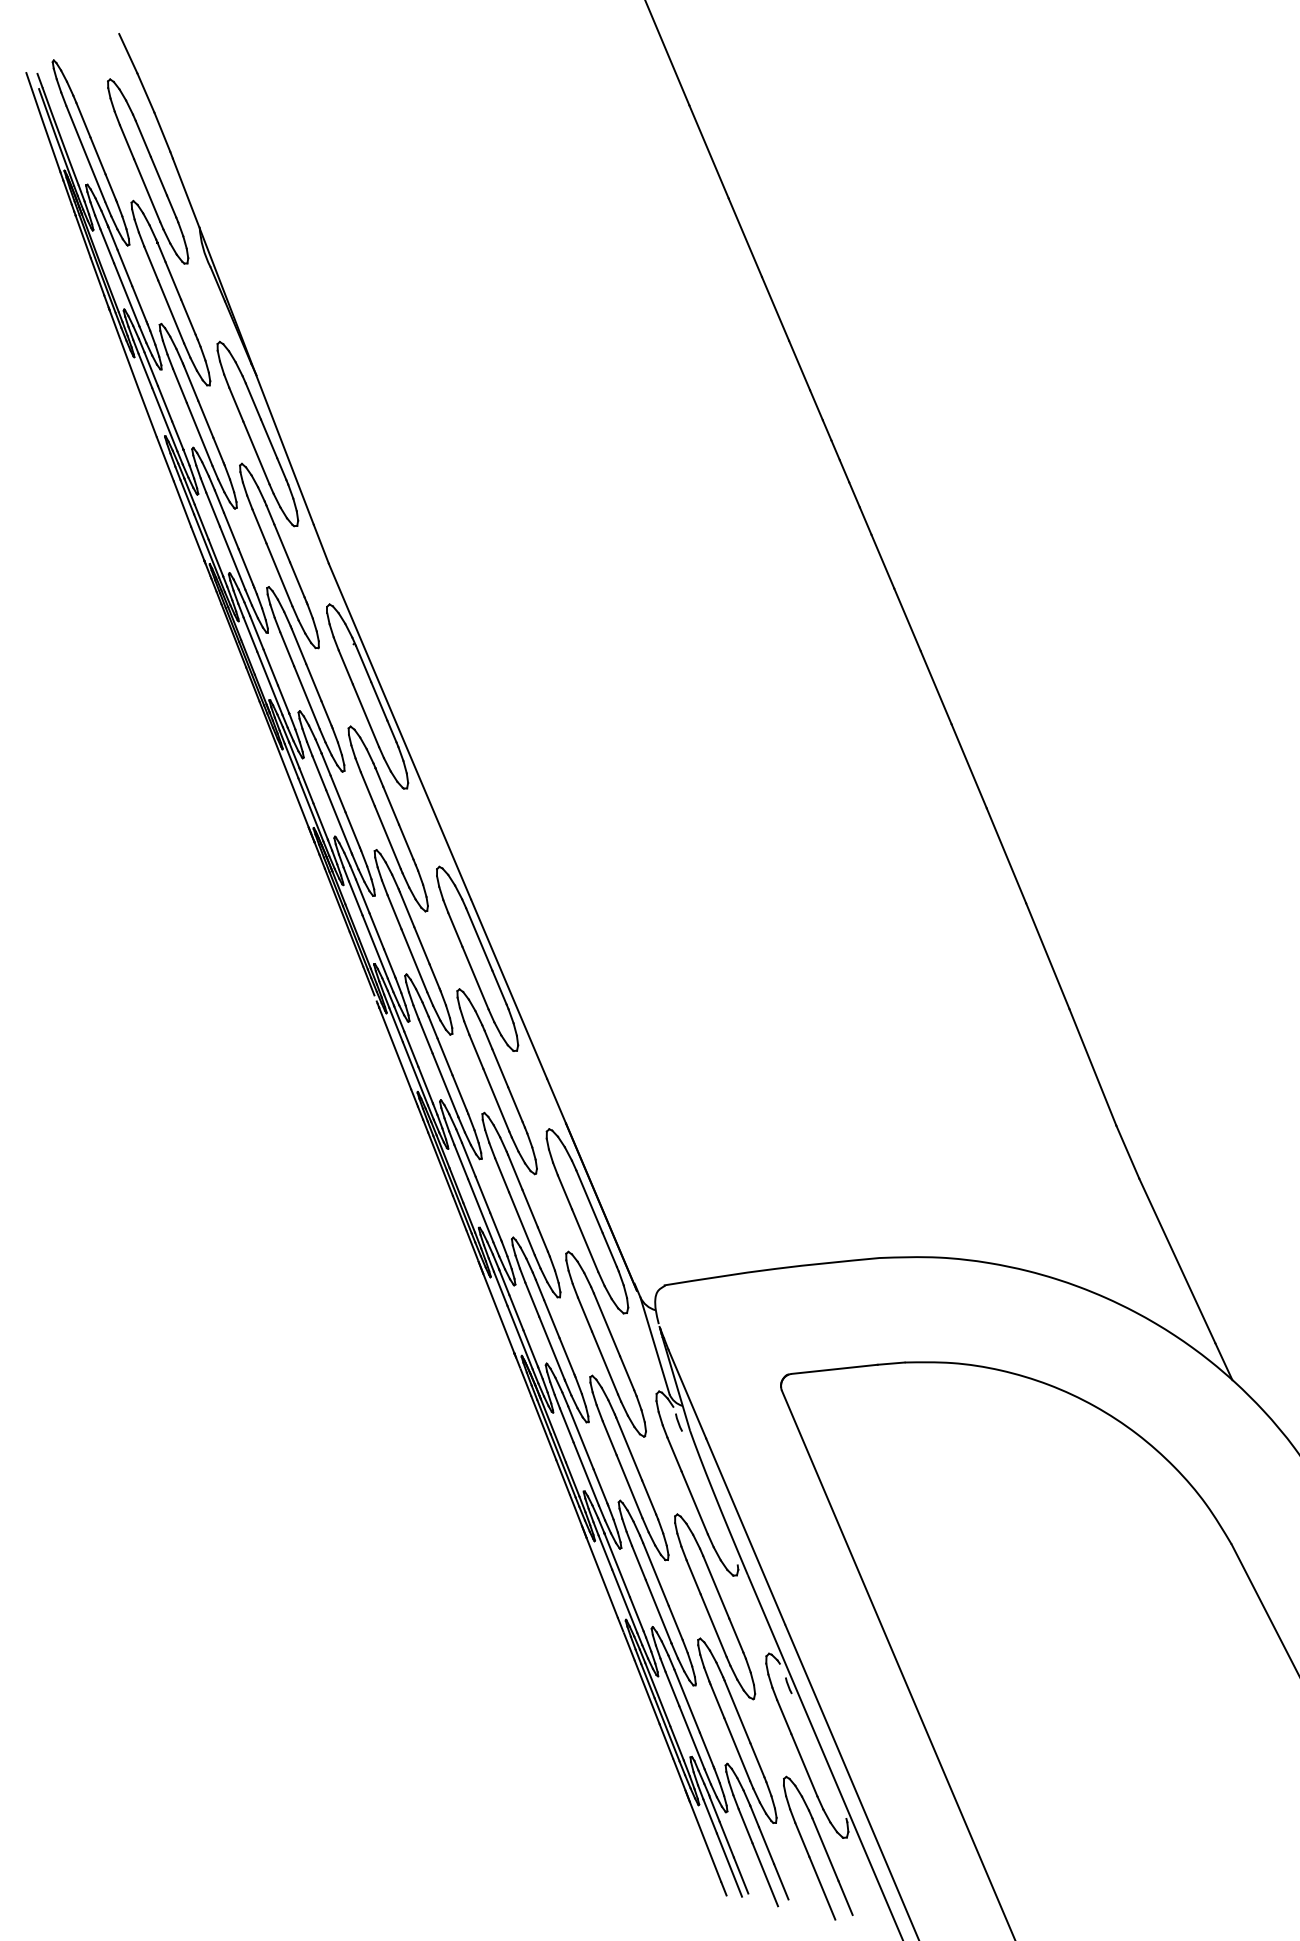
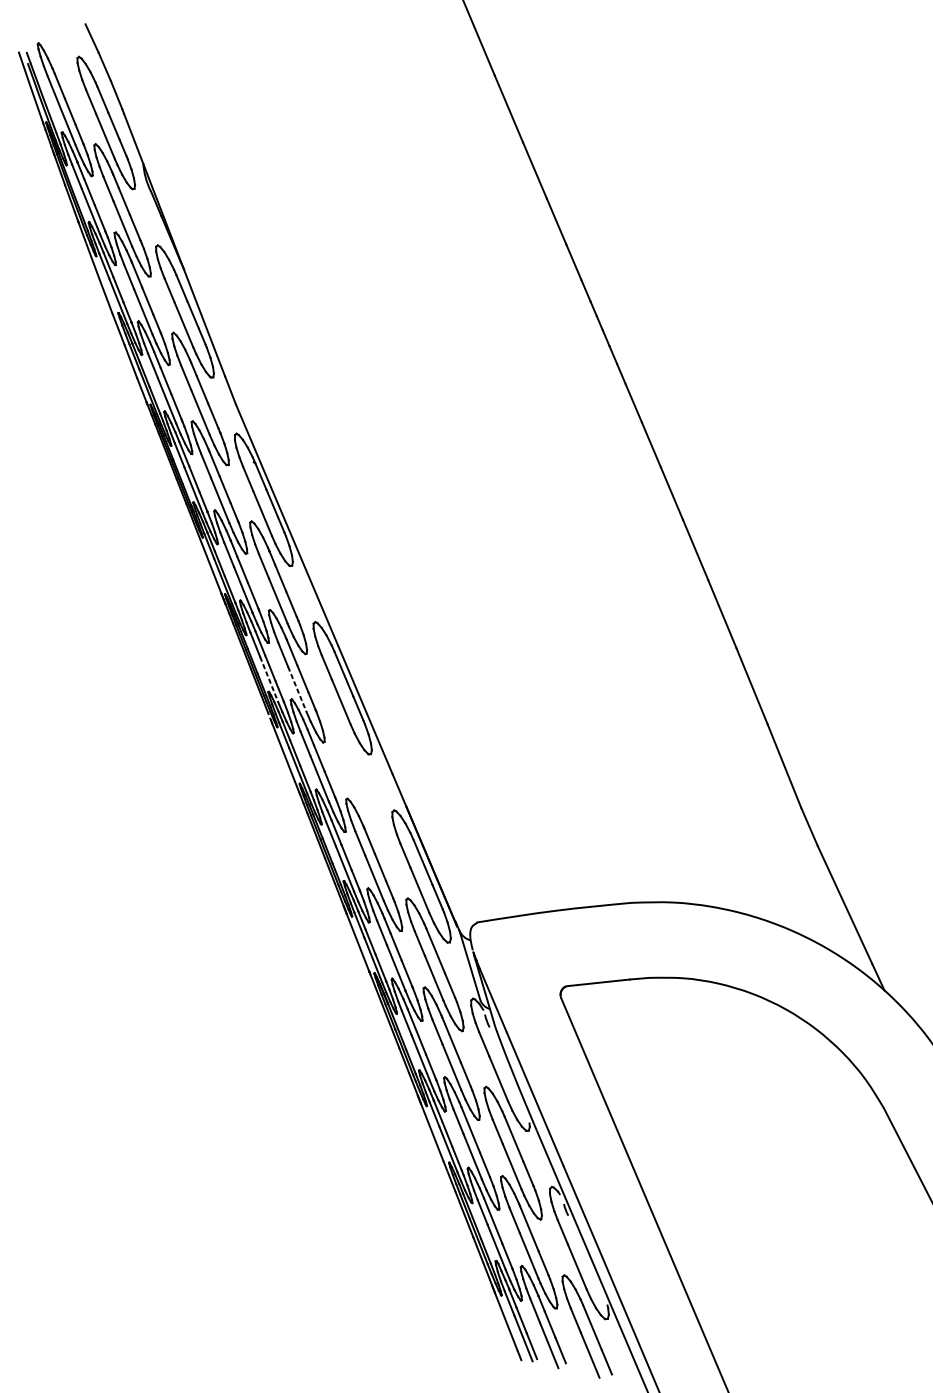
line: (375, 947) -> (269, 679), solid -> dashed
line: (414, 961) -> (297, 690), solid -> dashed
part: (496, 1081) -> (356, 776), removed

